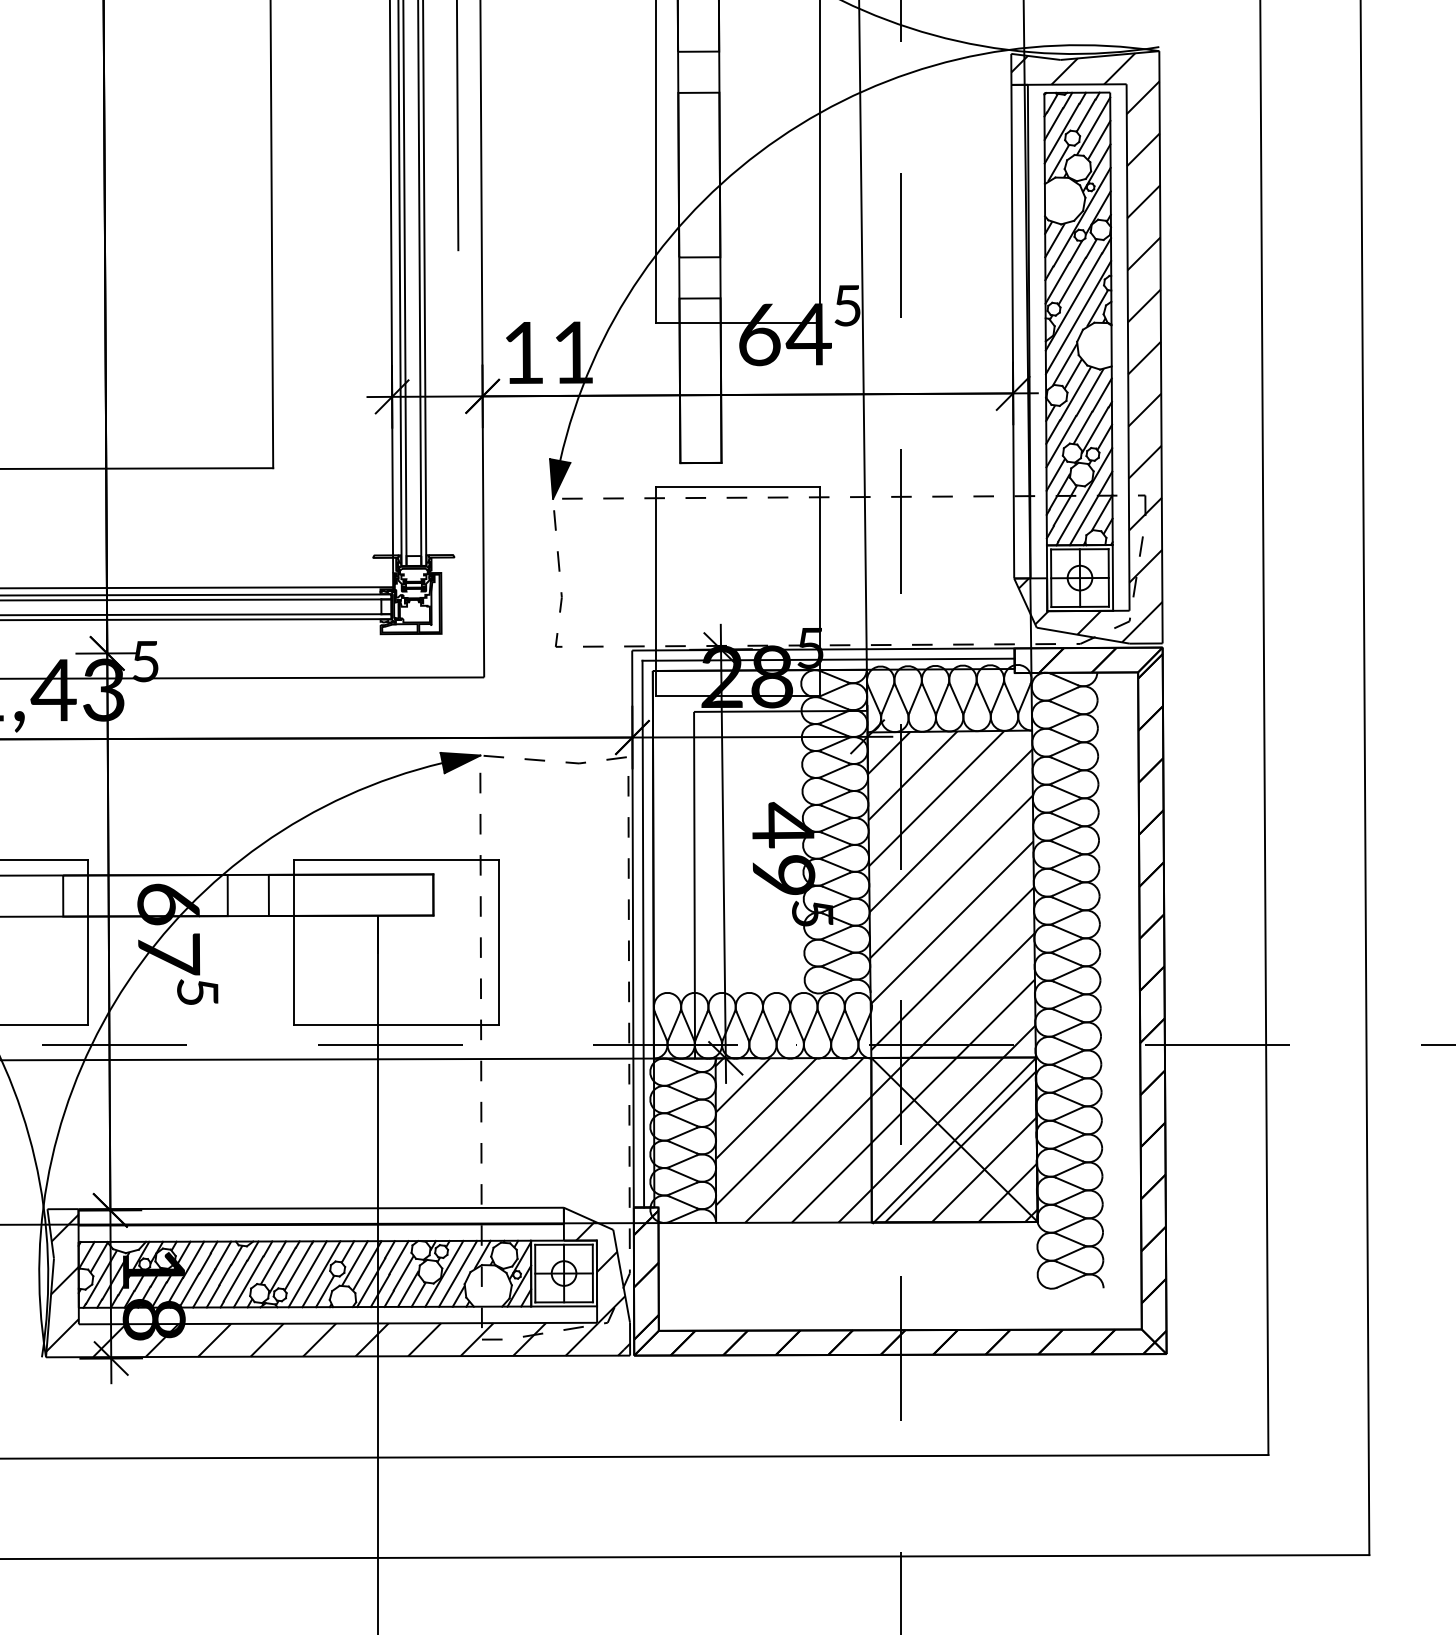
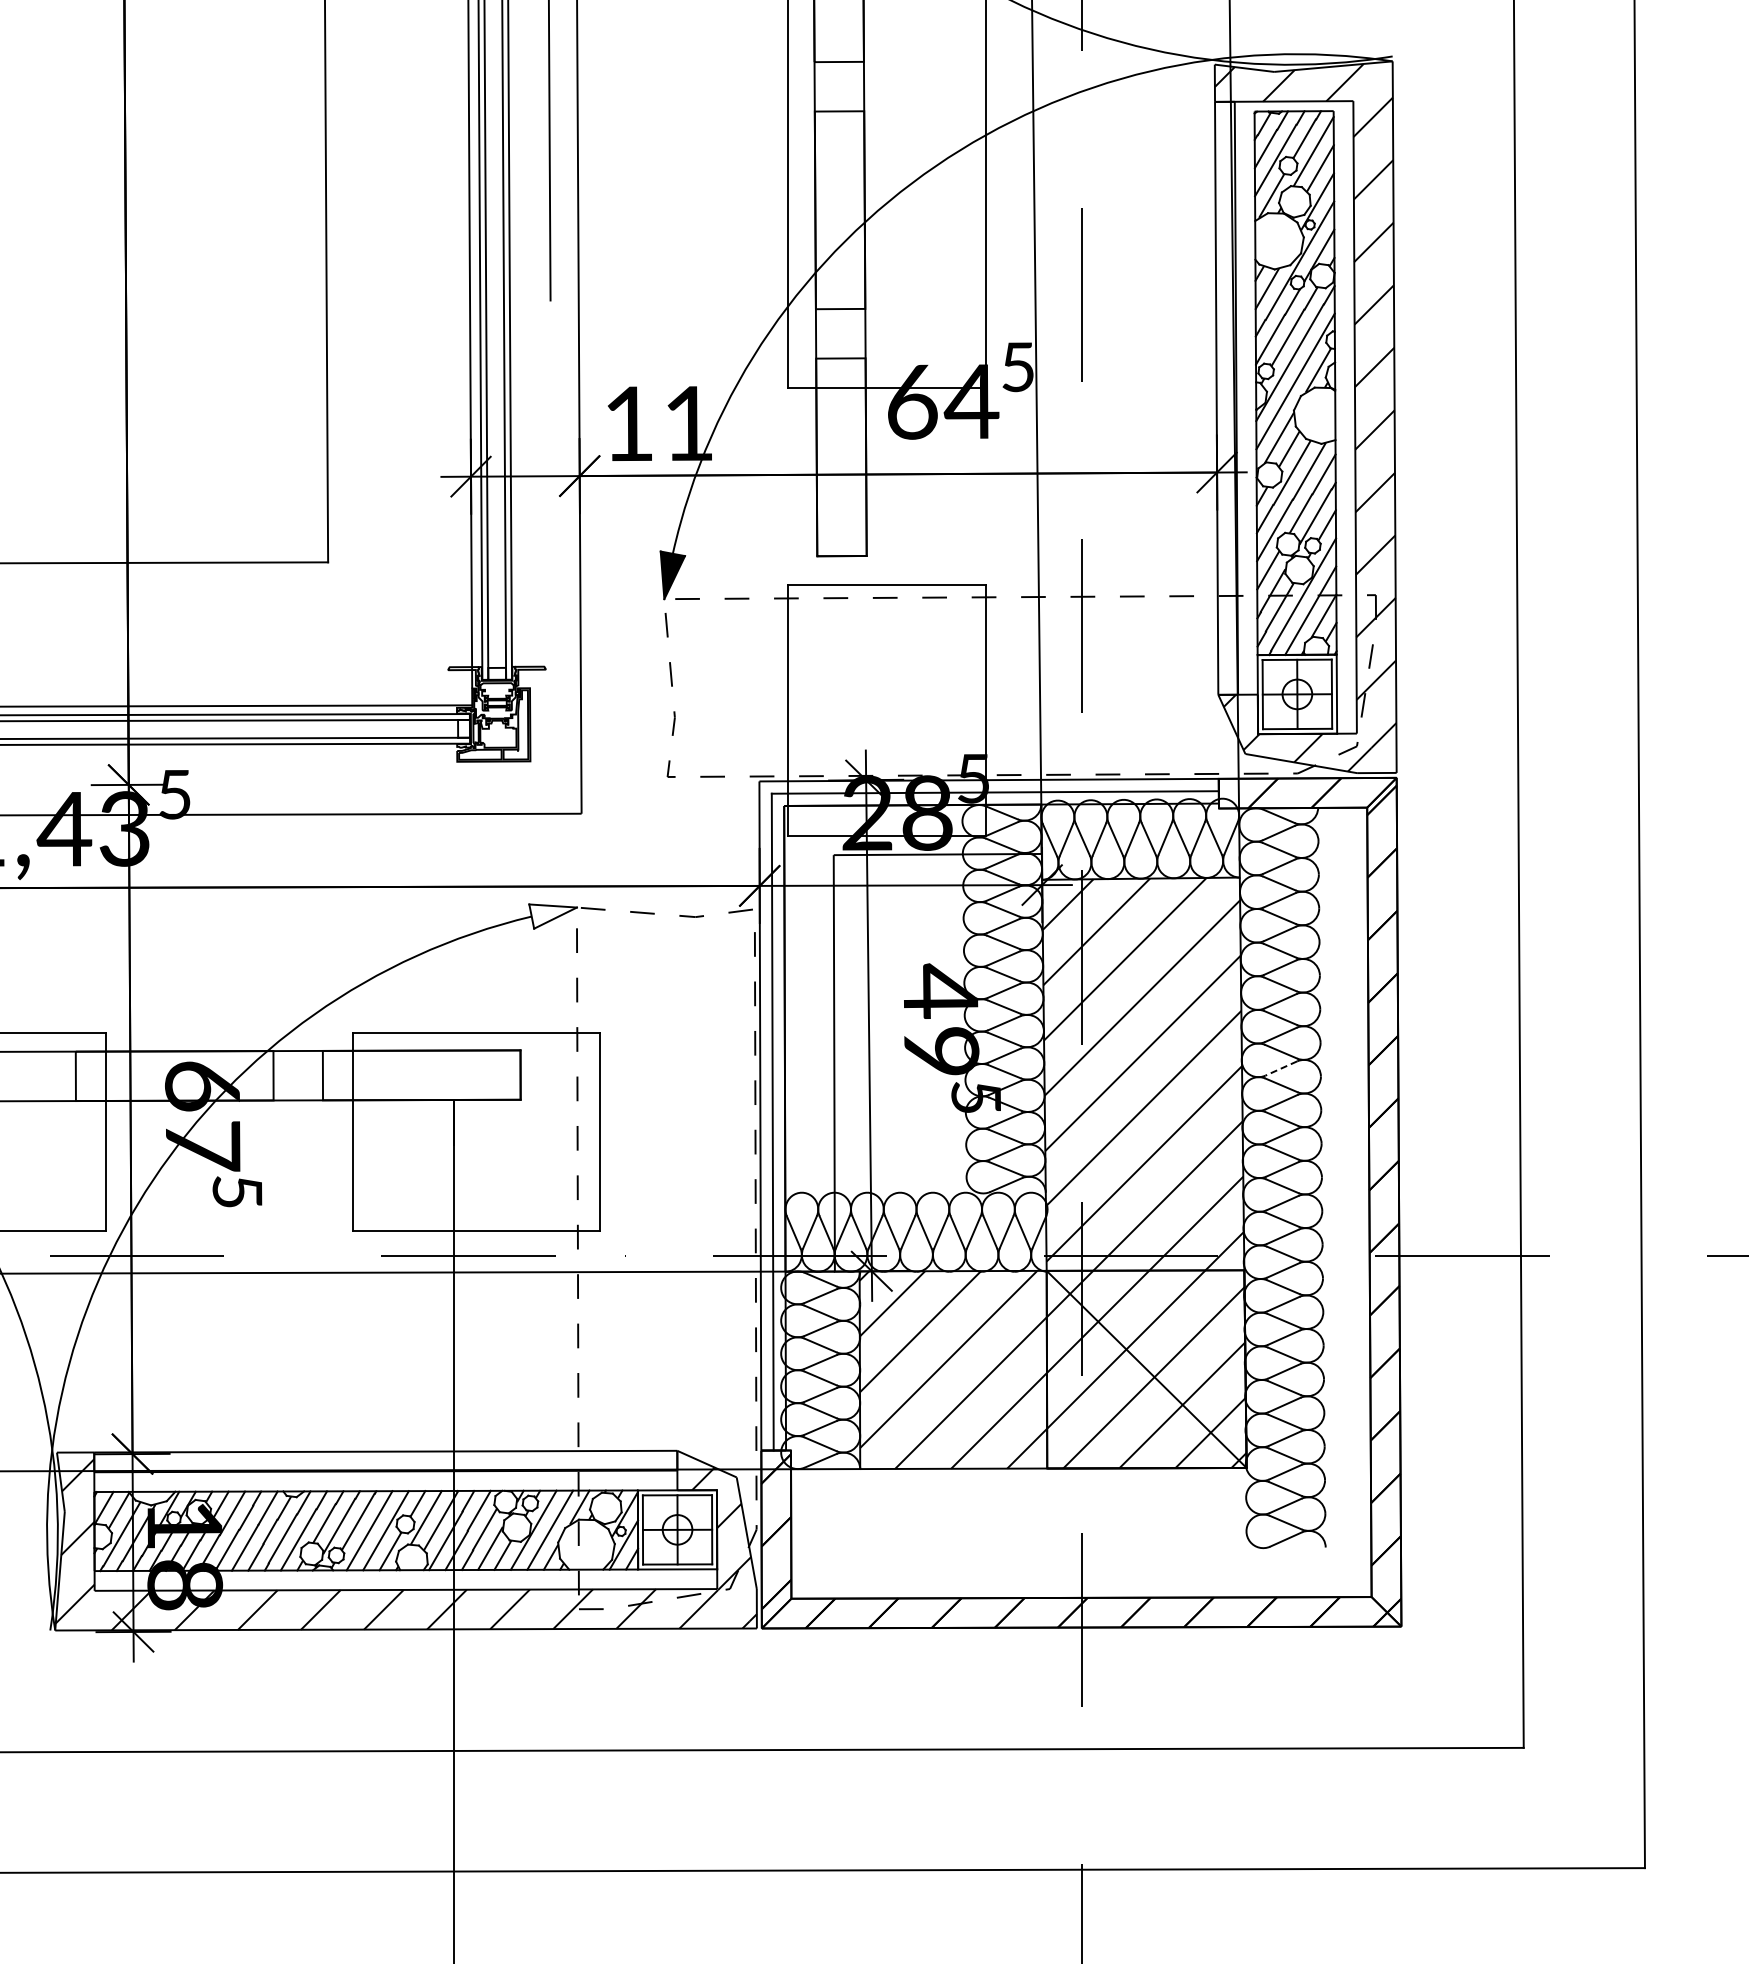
fill: (459, 762) -> (552, 916), removed
line: (1065, 889) -> (1280, 1068), solid -> dashed
line: (955, 1140) -> (1147, 1369), removed

